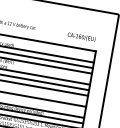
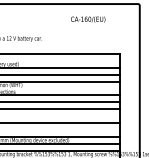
text: (81, 37) -> (88, 19), moved

